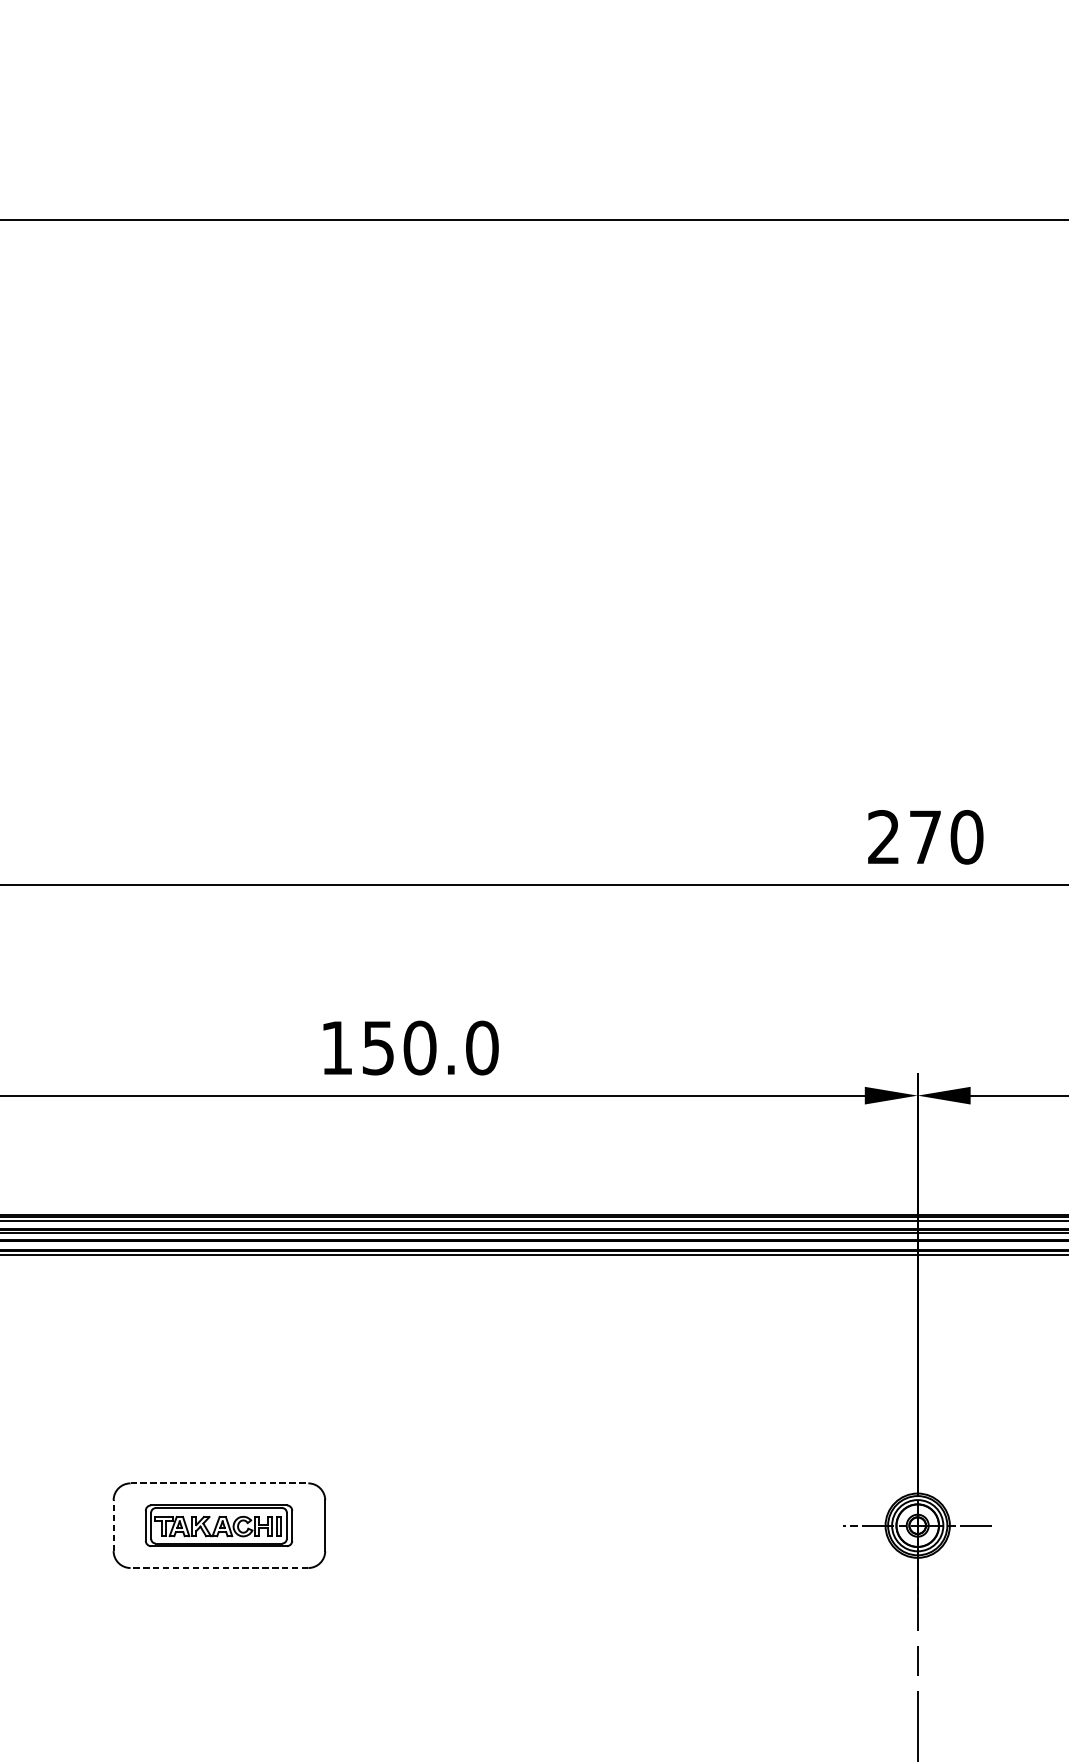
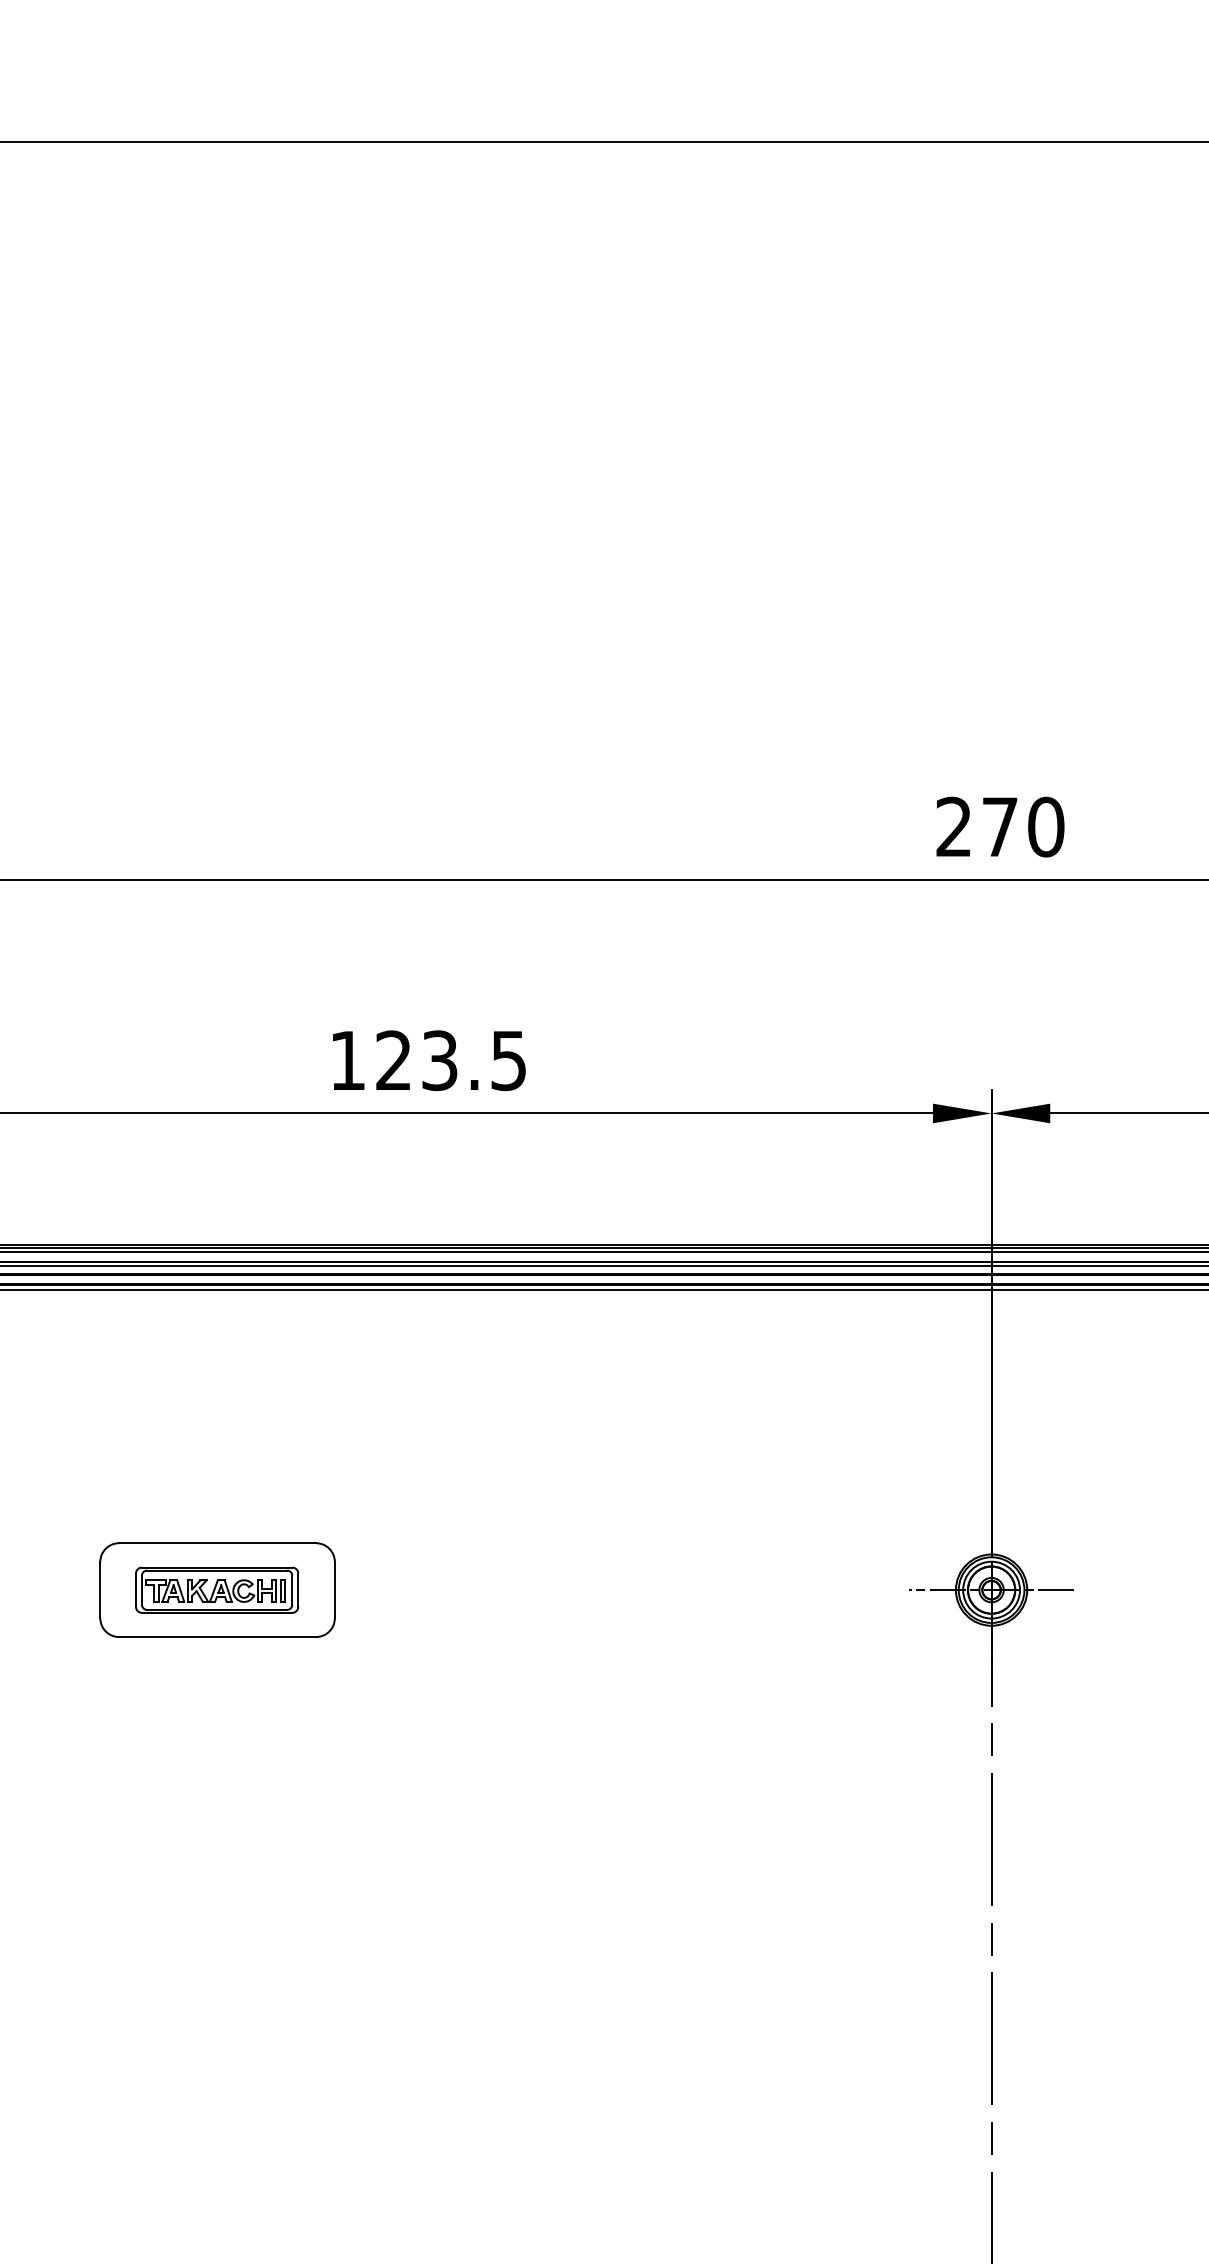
text: (430, 1047) -> (451, 1060), 150.0 -> 123.5
line: (219, 1483) -> (217, 1543), dashed -> solid
line: (113, 1525) -> (100, 1589), dashed -> solid
line: (219, 1568) -> (217, 1637), dashed -> solid

